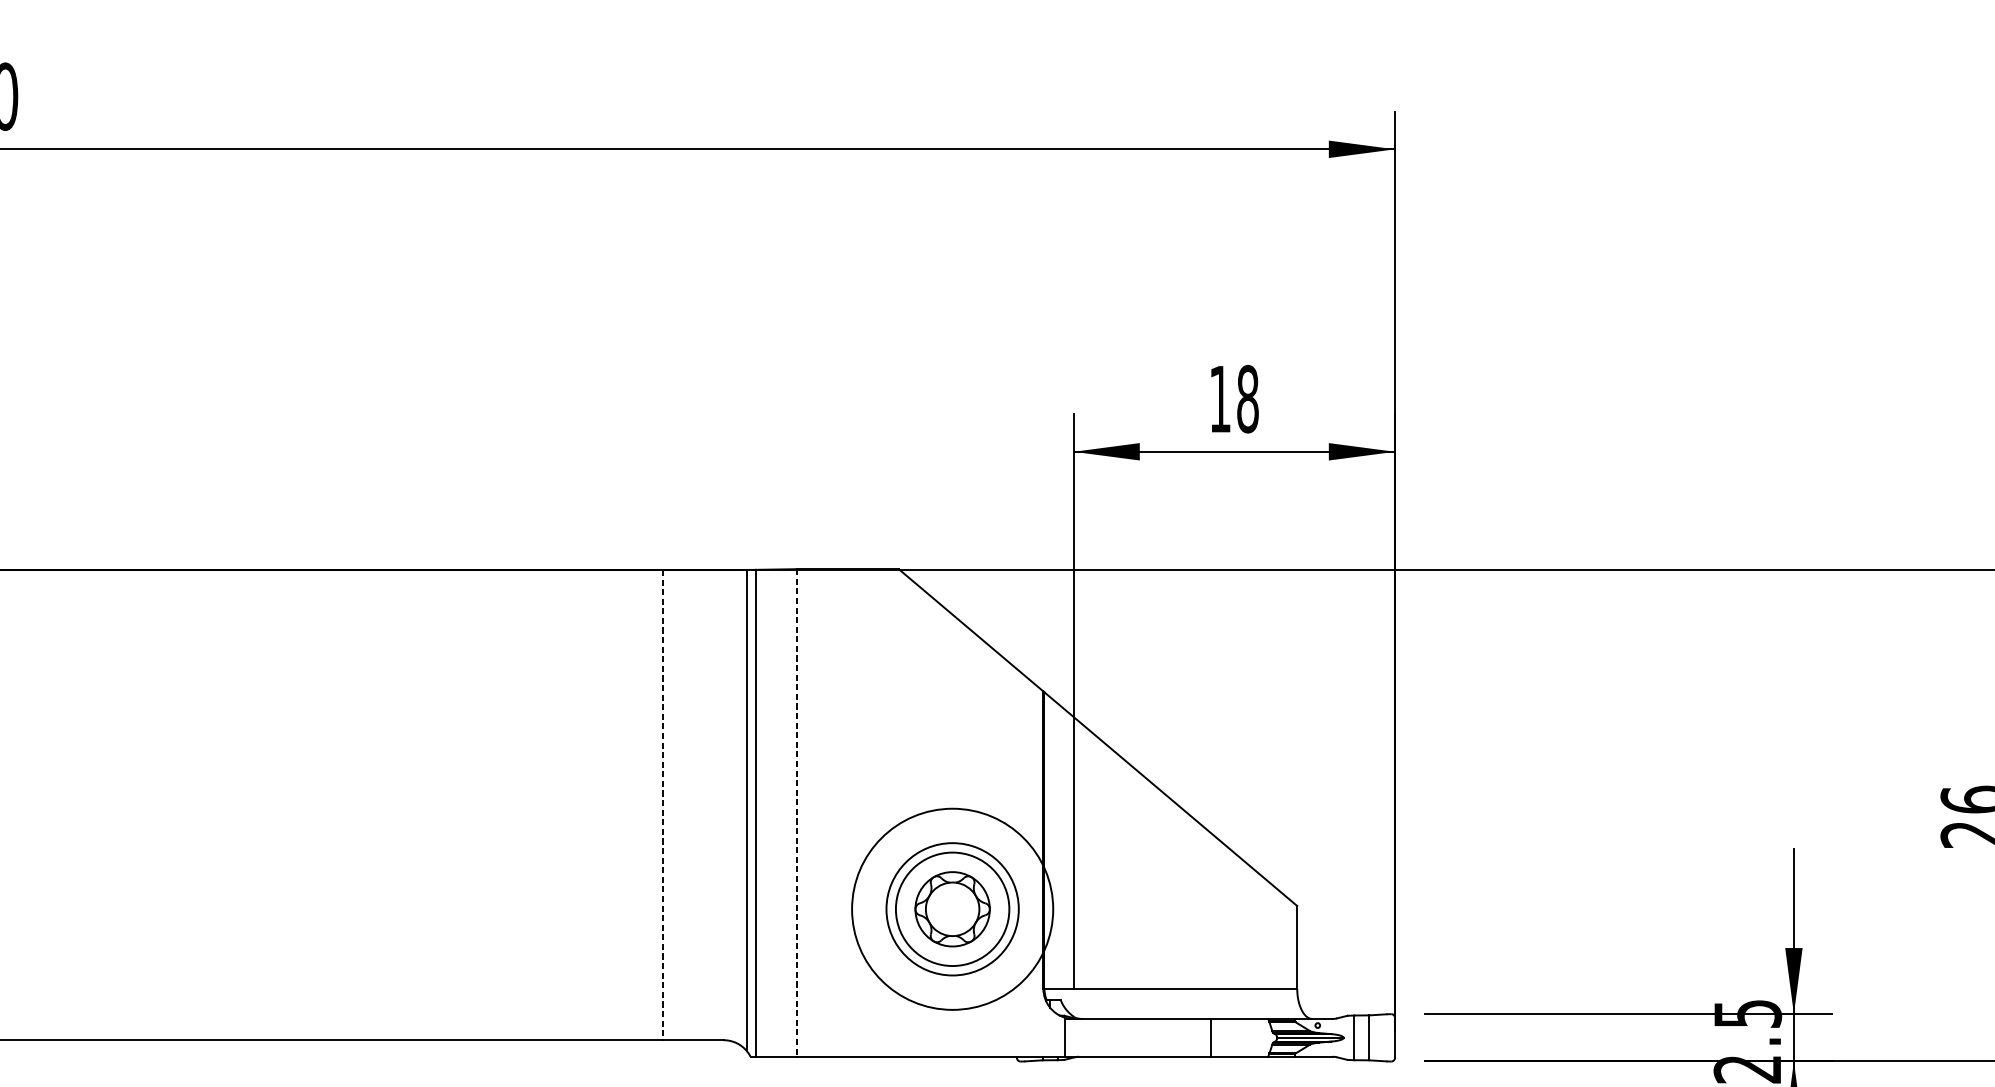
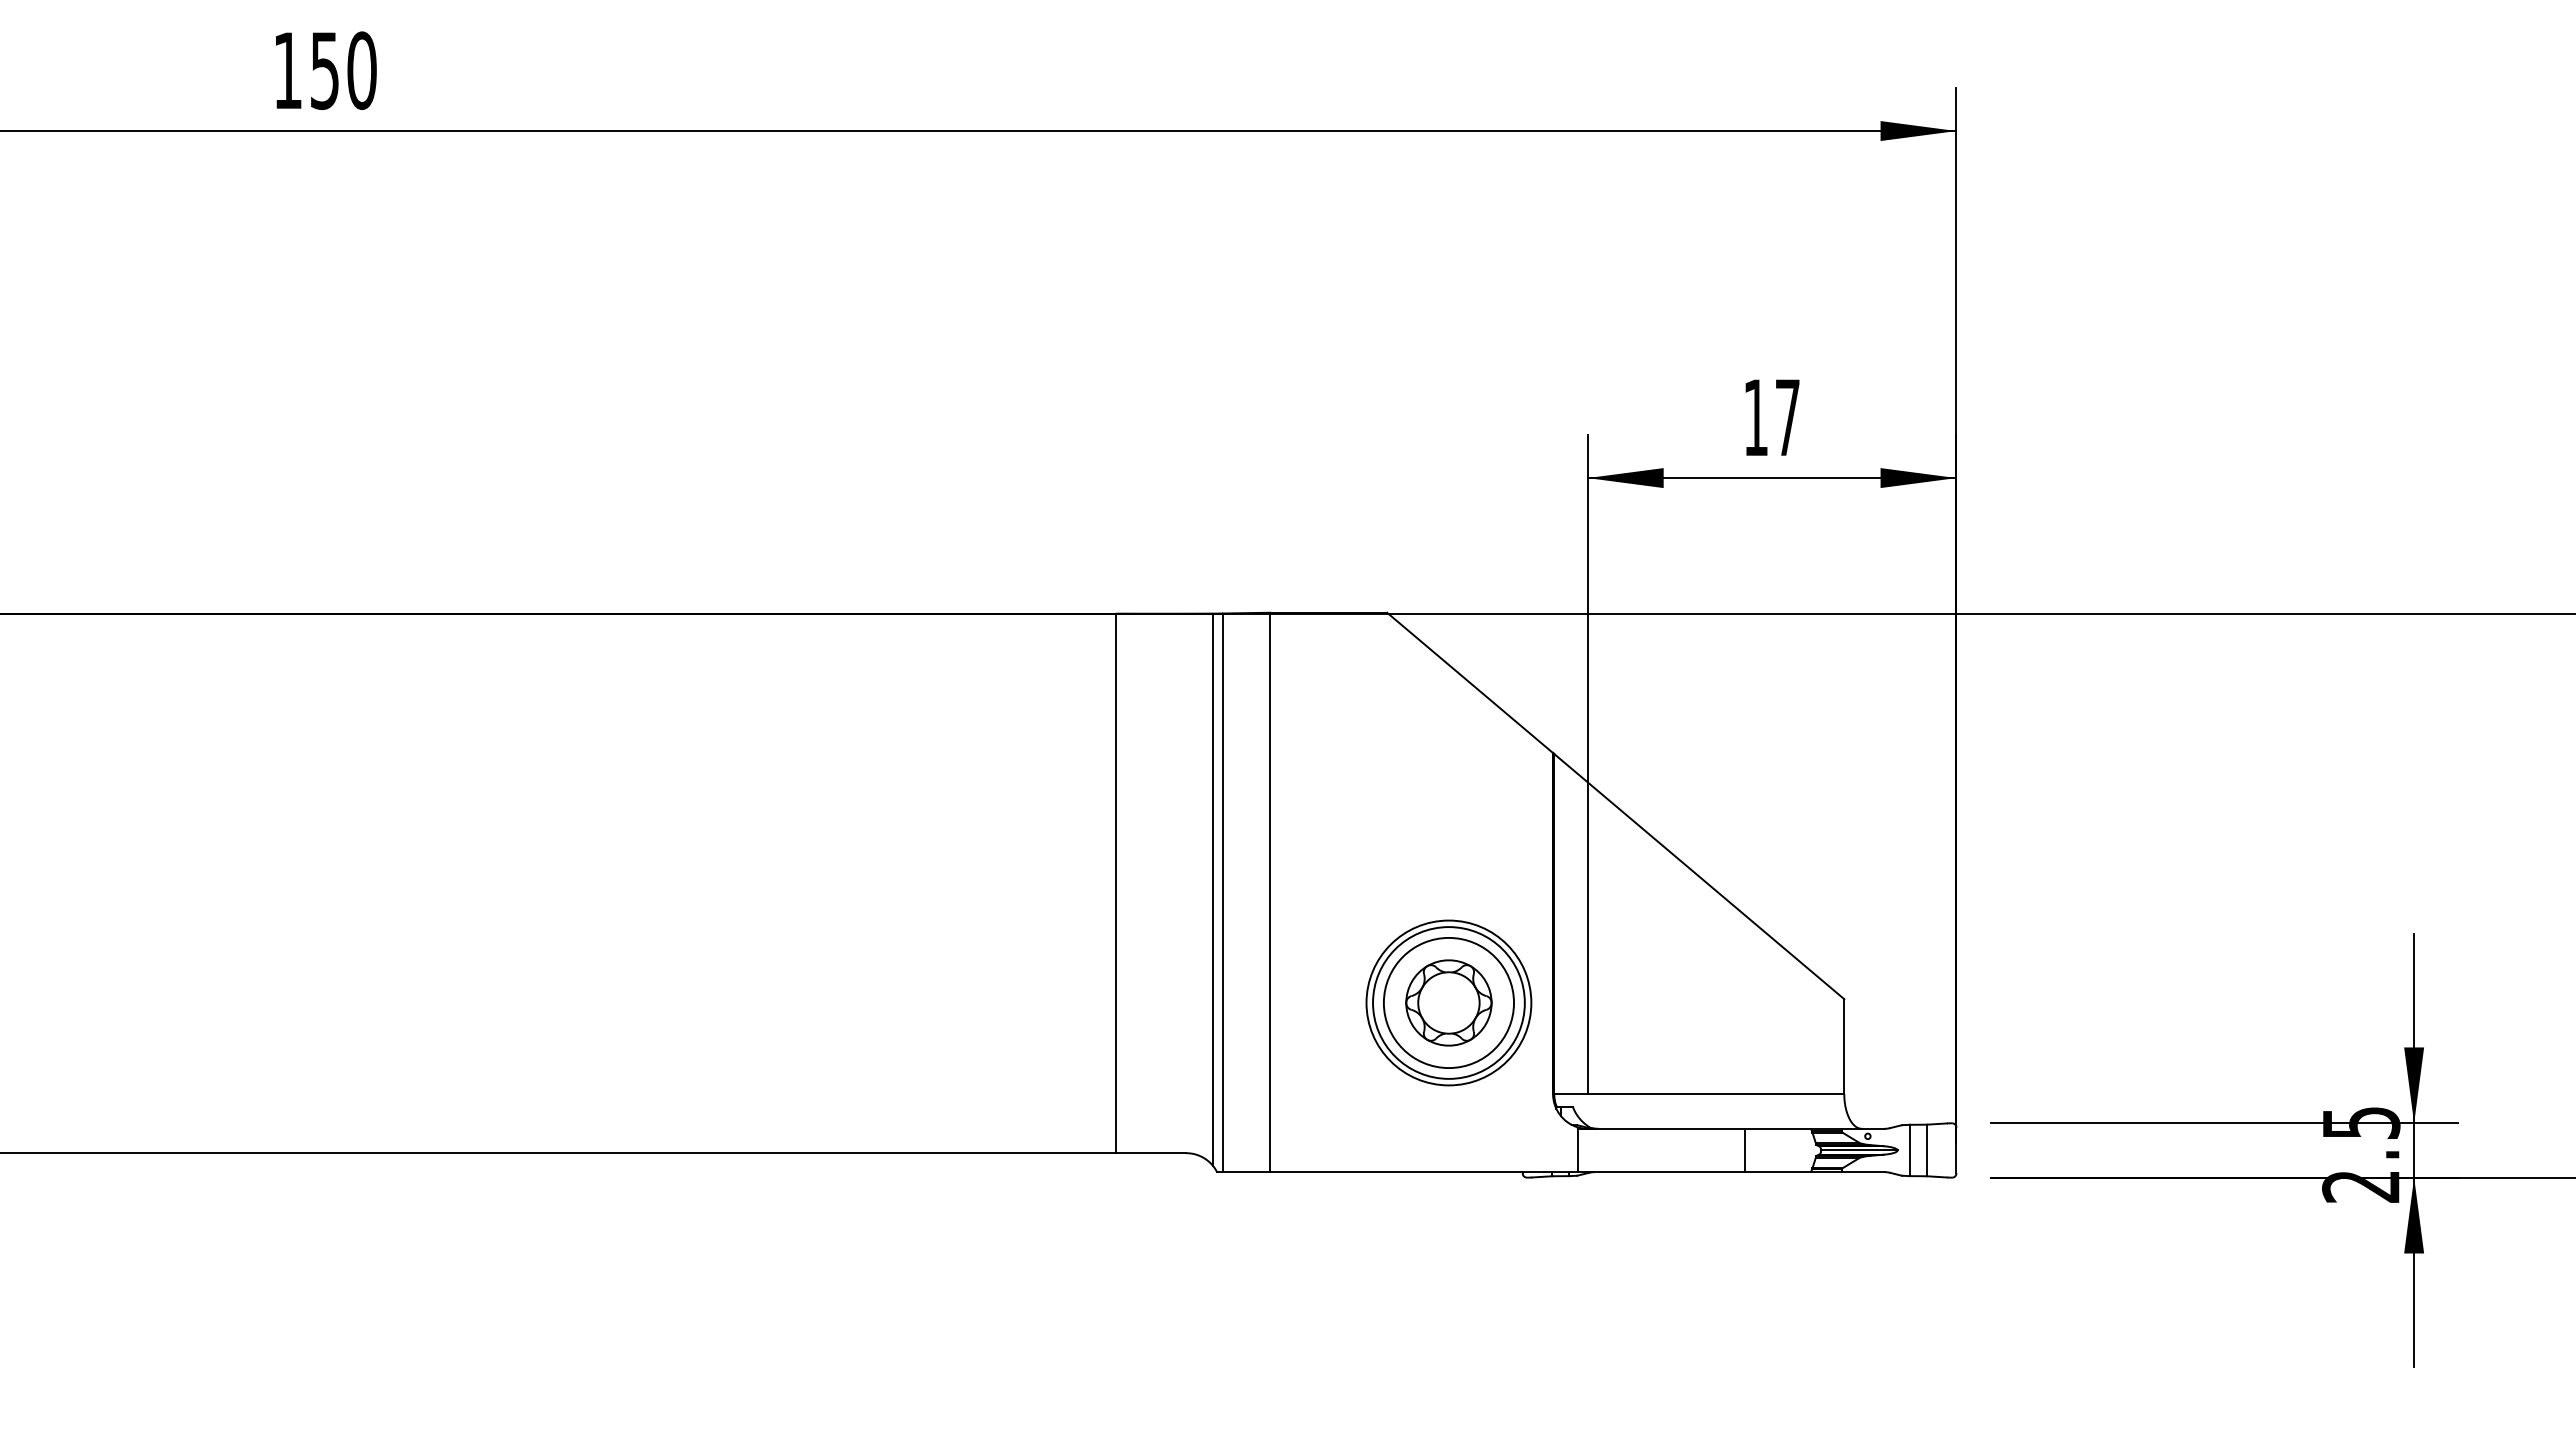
text: (1247, 398) -> (1787, 417), 18 -> 17
line: (662, 805) -> (1116, 883), dashed -> solid
line: (797, 813) -> (1270, 892), dashed -> solid
circle: (952, 908) -> (1448, 1002), size x0.71

